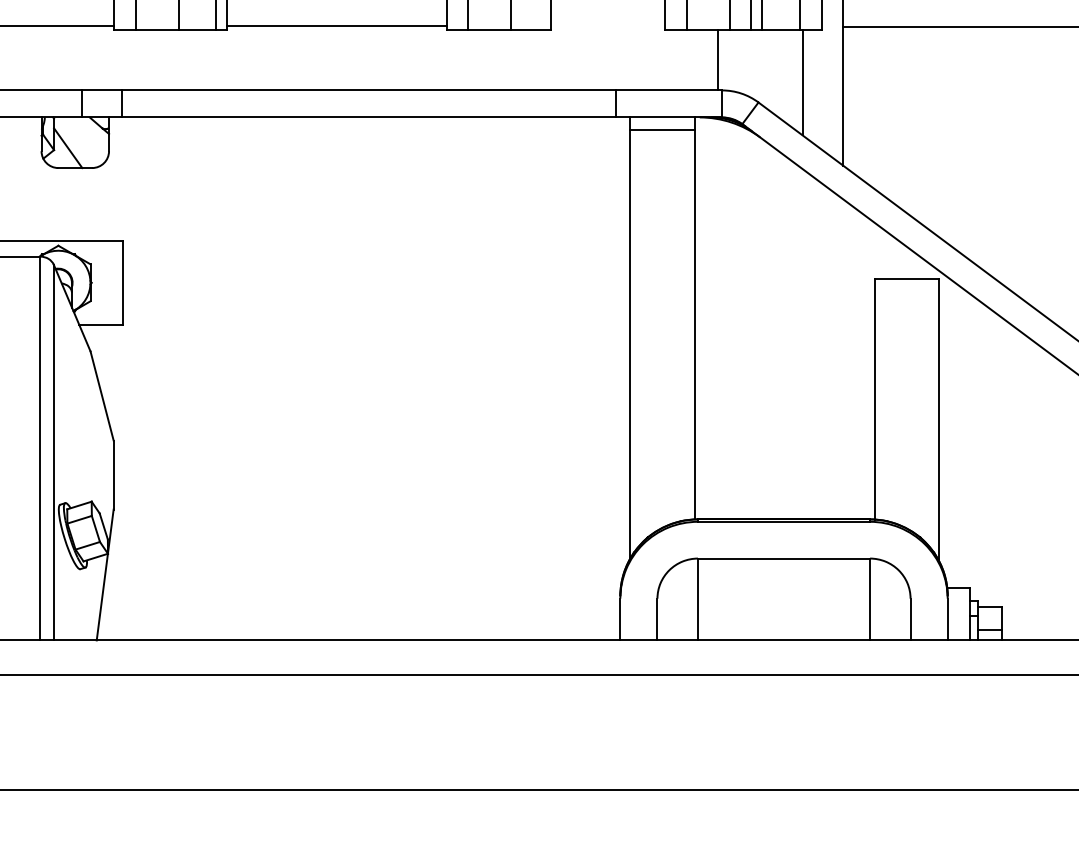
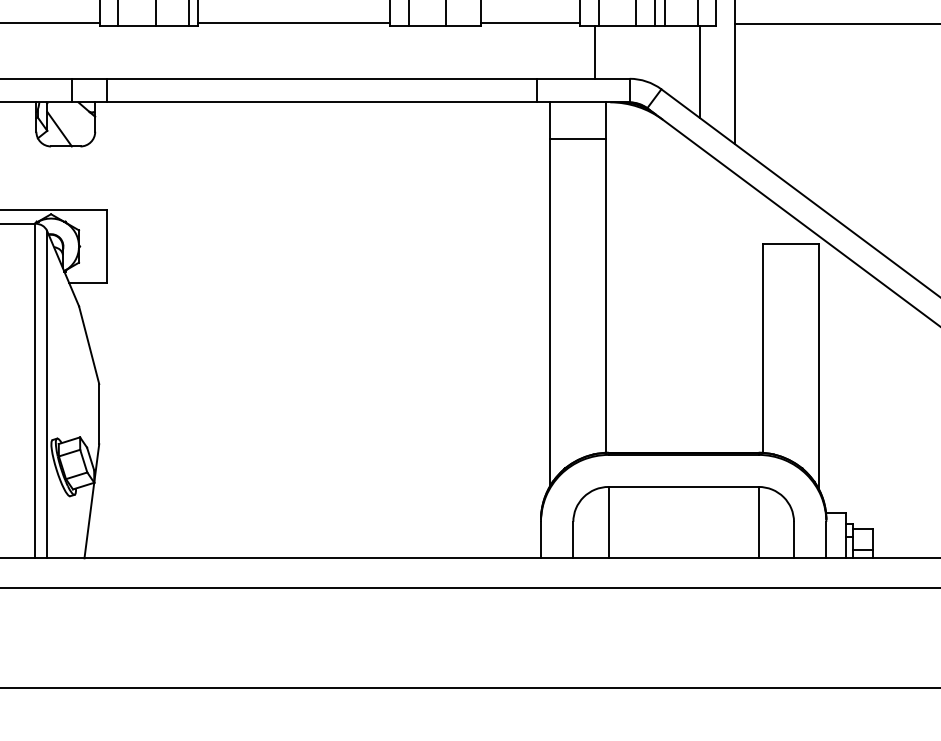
line: (608, 25) -> (530, 22), added
line: (718, 59) -> (595, 51), moved
line: (662, 130) -> (577, 139), moved

